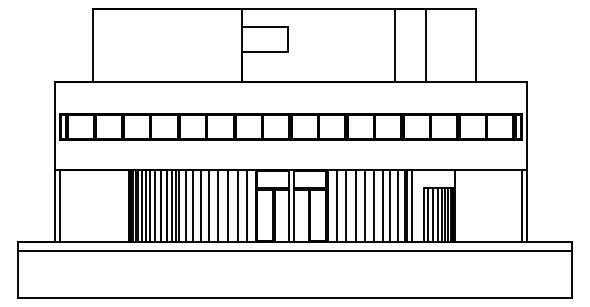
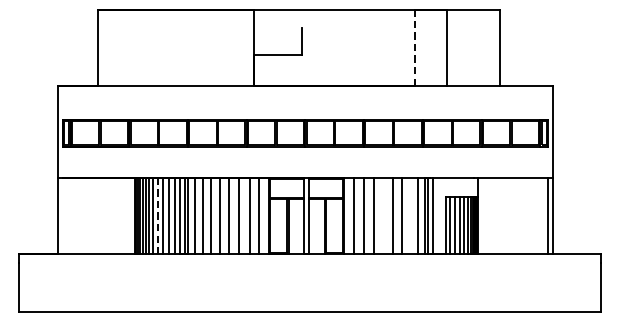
line: (264, 26) -> (277, 27), removed
line: (394, 45) -> (414, 47), solid -> dashed
line: (59, 205) -> (62, 215), removed
line: (365, 205) -> (384, 215), removed
line: (390, 205) -> (410, 215), removed
line: (150, 206) -> (158, 216), solid -> dashed
line: (294, 250) -> (309, 262), removed

